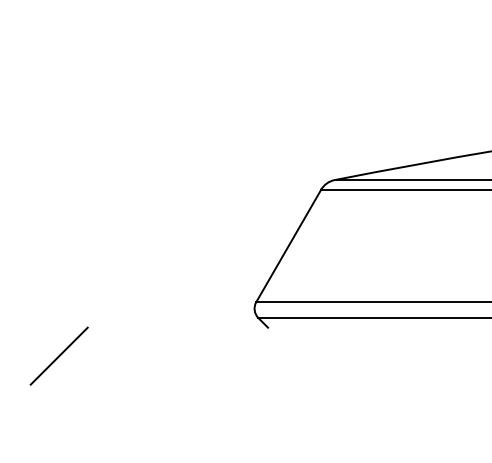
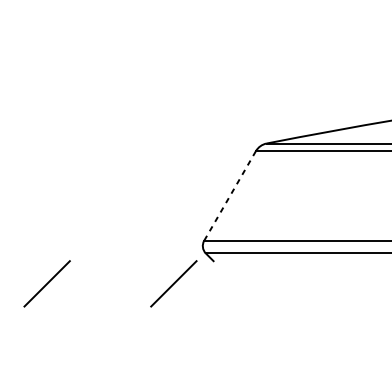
line: (288, 245) -> (229, 195), solid -> dashed
line: (217, 355) -> (173, 283), added

